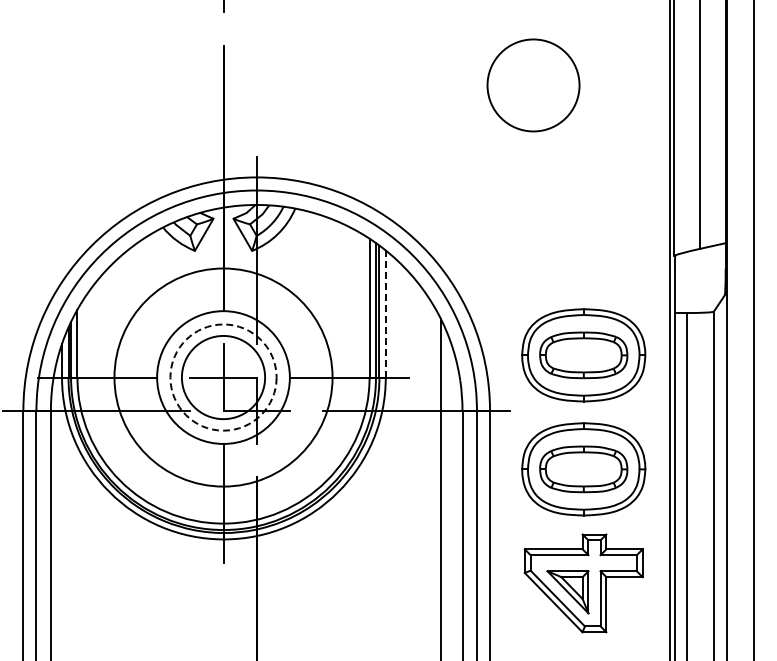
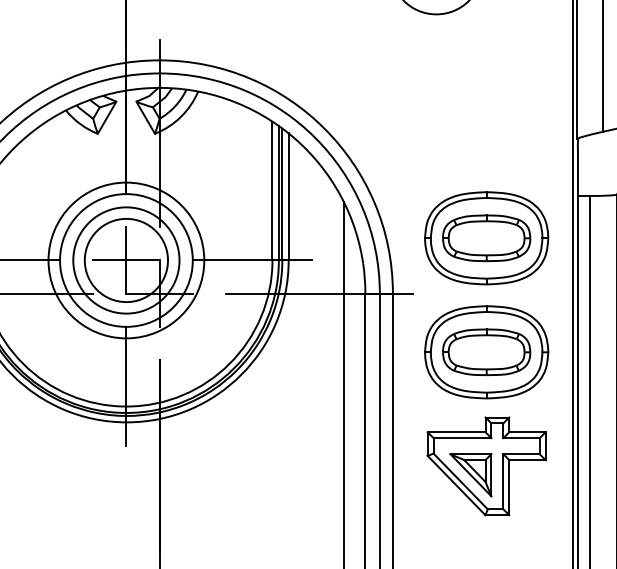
line: (385, 314) -> (288, 197), dashed -> solid
circle: (223, 377) -> (126, 260), dashed -> solid
circle: (223, 377) -> (126, 260), size x0.71

